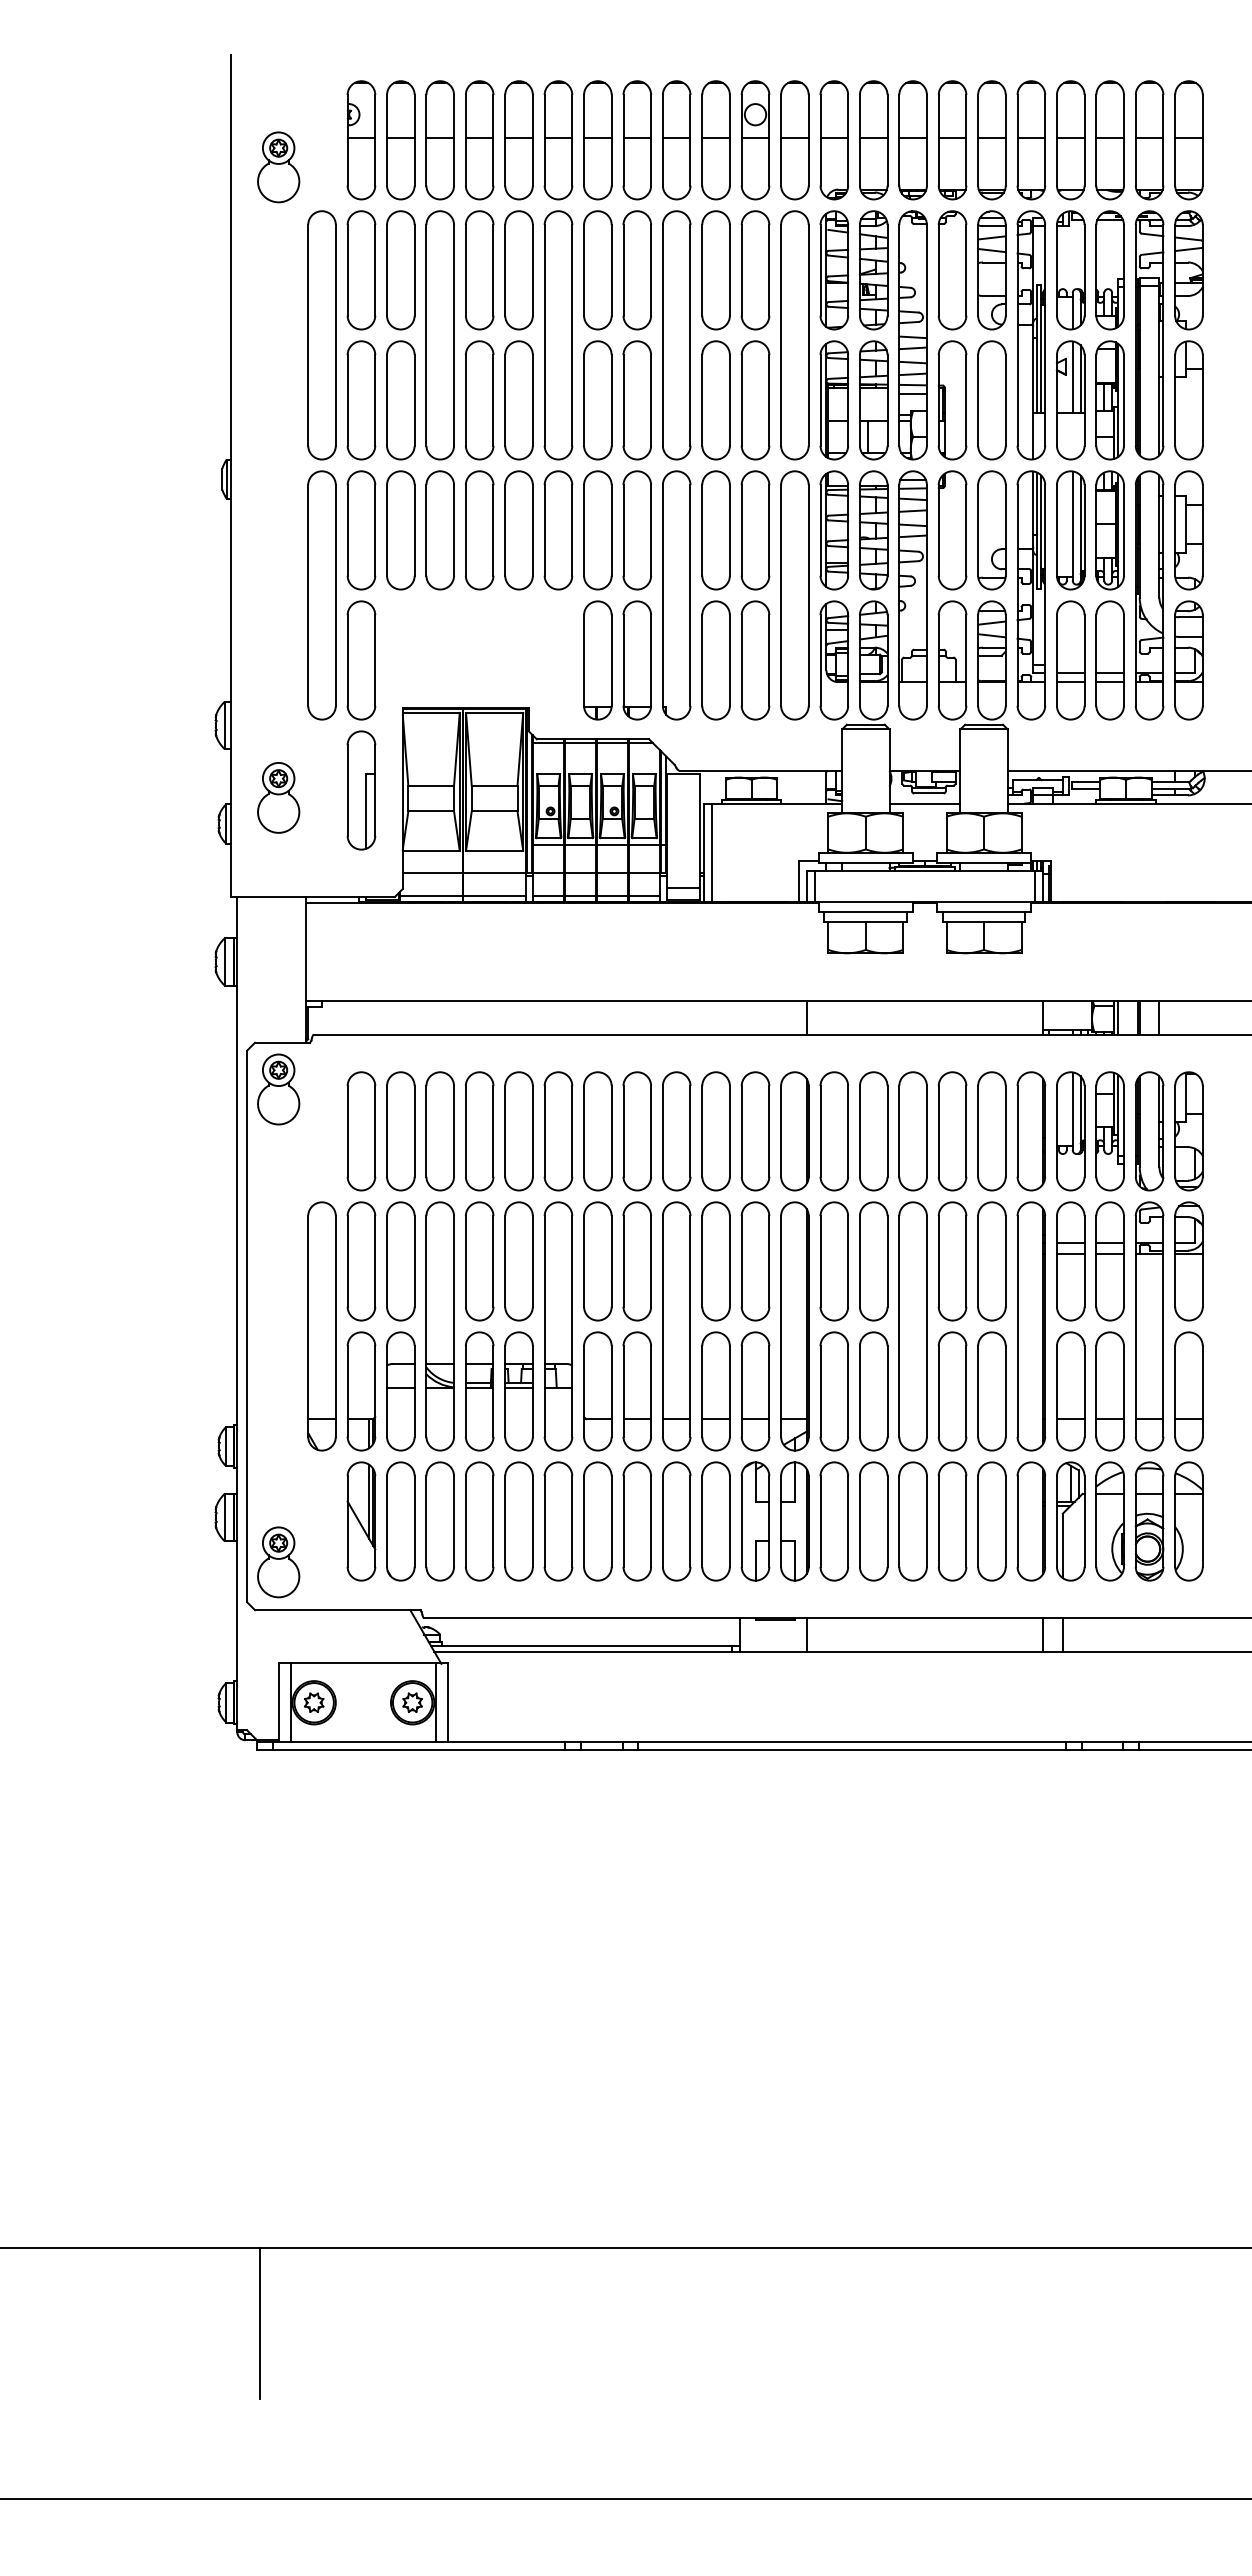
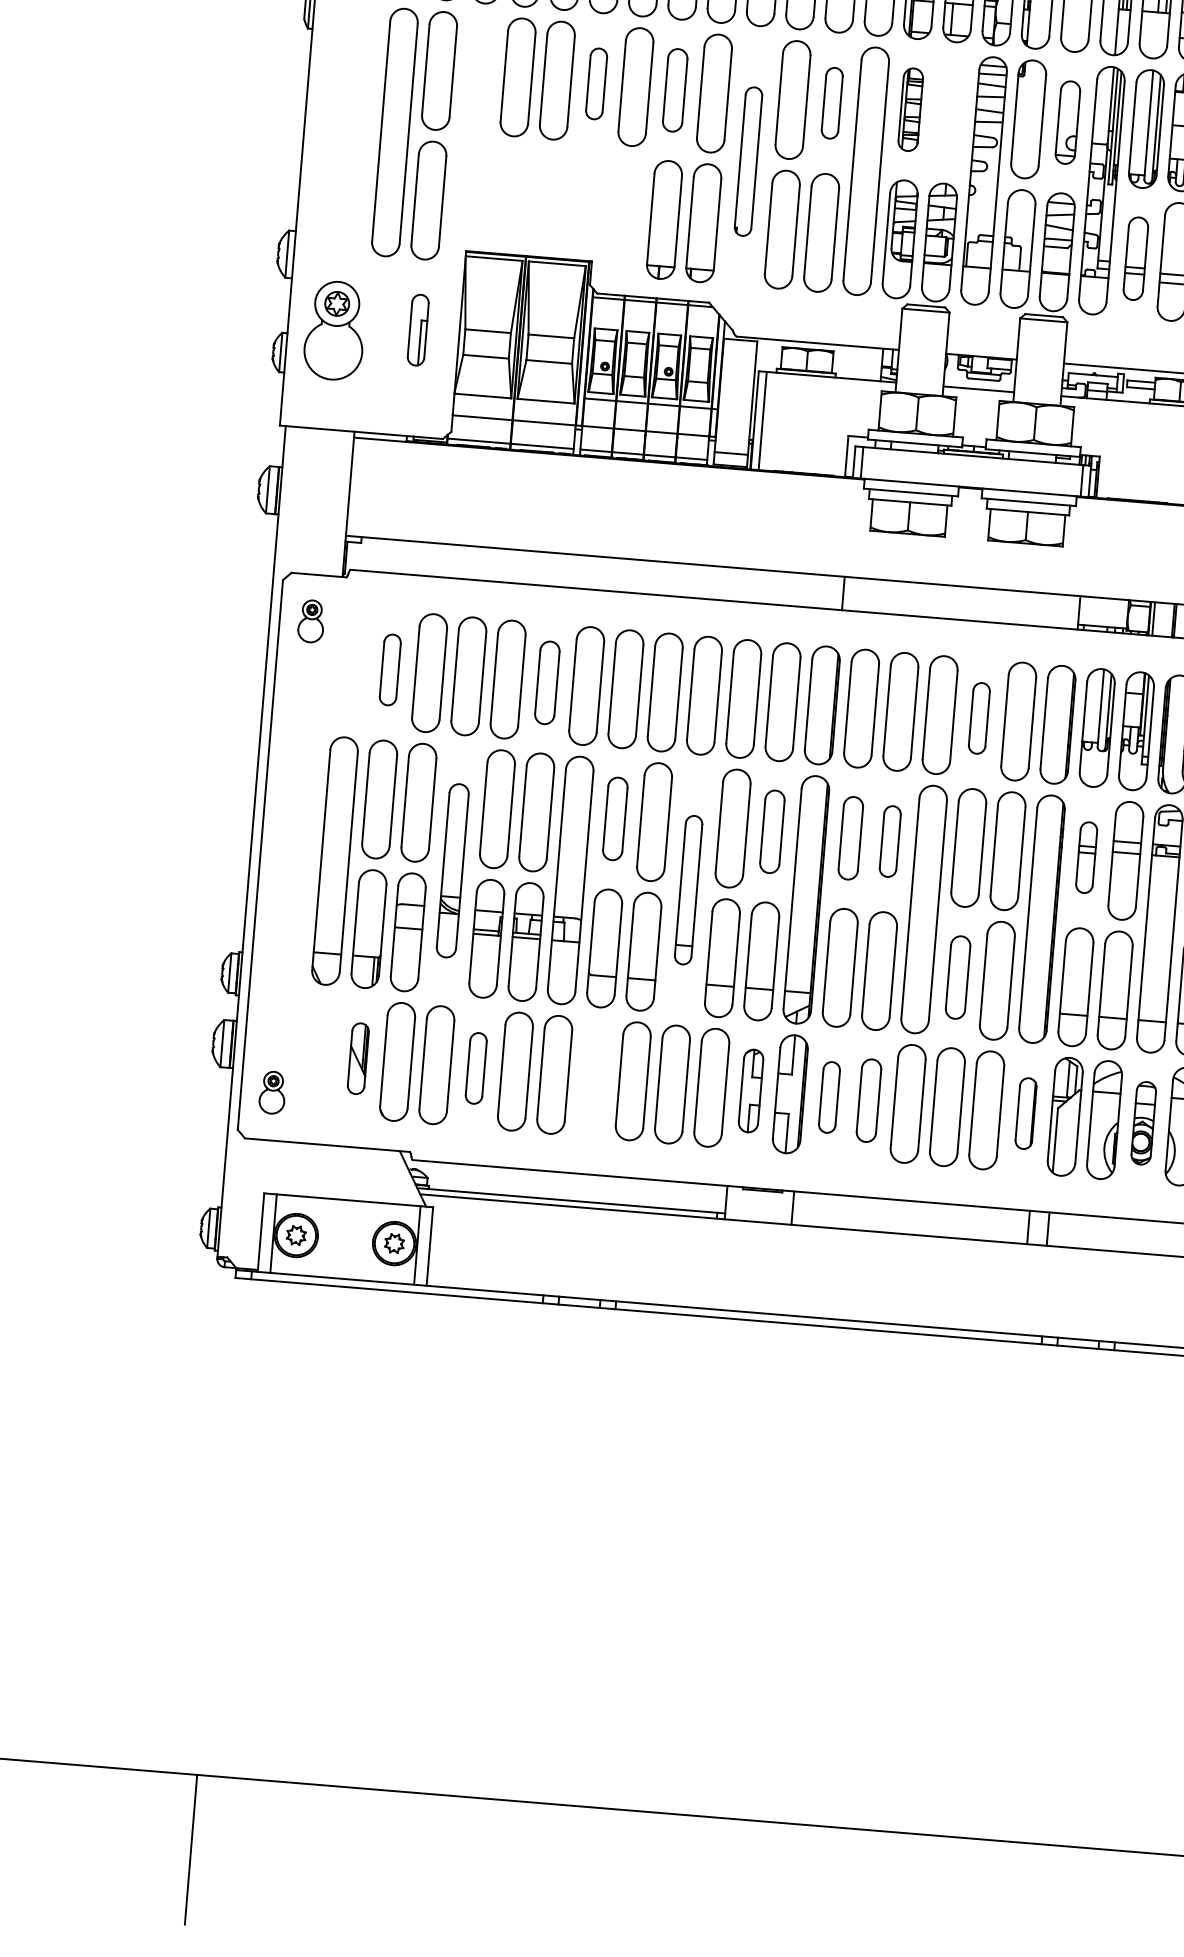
part: (400, 530) -> (478, 74), removed
part: (518, 530) -> (596, 83), size x0.6
part: (597, 530) -> (674, 90), size x0.7
part: (755, 530) -> (832, 103), size x0.6
part: (833, 530) -> (910, 109), size x0.7
part: (873, 530) -> (949, 113), removed
part: (991, 530) -> (1067, 122), size x0.7
part: (676, 595) -> (748, 161), size x0.6
part: (1070, 660) -> (1135, 258), size x0.7
part: (361, 790) -> (418, 330), size x0.6
part: (278, 797) -> (335, 330), size x1.4
part: (278, 1089) -> (311, 621), size x0.6
part: (361, 1131) -> (390, 670), size x0.6
part: (518, 1131) -> (546, 682), size x0.7
part: (952, 1131) -> (979, 718), size x0.6
part: (597, 1261) -> (614, 818), size x0.7
part: (755, 1261) -> (772, 831), size x0.7
part: (833, 1261) -> (850, 838), size x0.7
part: (873, 1261) -> (889, 841), size x0.6
part: (1070, 1261) -> (1086, 857), size x0.6
part: (439, 1326) -> (452, 870), size x0.7
part: (676, 1326) -> (688, 890), size x0.6
part: (952, 1391) -> (958, 977), size x0.7
part: (361, 1521) -> (358, 1058), size x0.6
part: (479, 1521) -> (476, 1068), size x0.6
part: (597, 1521) -> (593, 1078), removed
part: (755, 1521) -> (751, 1091), size x0.7
part: (833, 1521) -> (828, 1097), size x0.6
part: (873, 1521) -> (868, 1100), size x0.7
part: (1031, 1521) -> (1026, 1113), size x0.6
part: (1149, 1521) -> (1143, 1123), size x0.7
part: (278, 1562) -> (272, 1092), size x0.6

